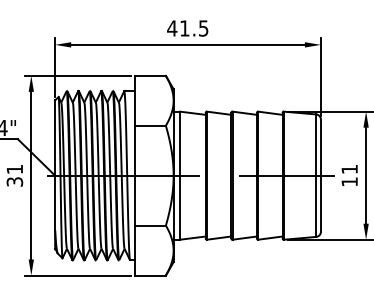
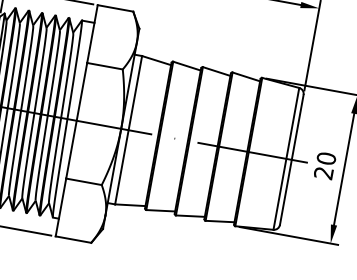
text: (349, 175) -> (324, 165), 11 -> 20

